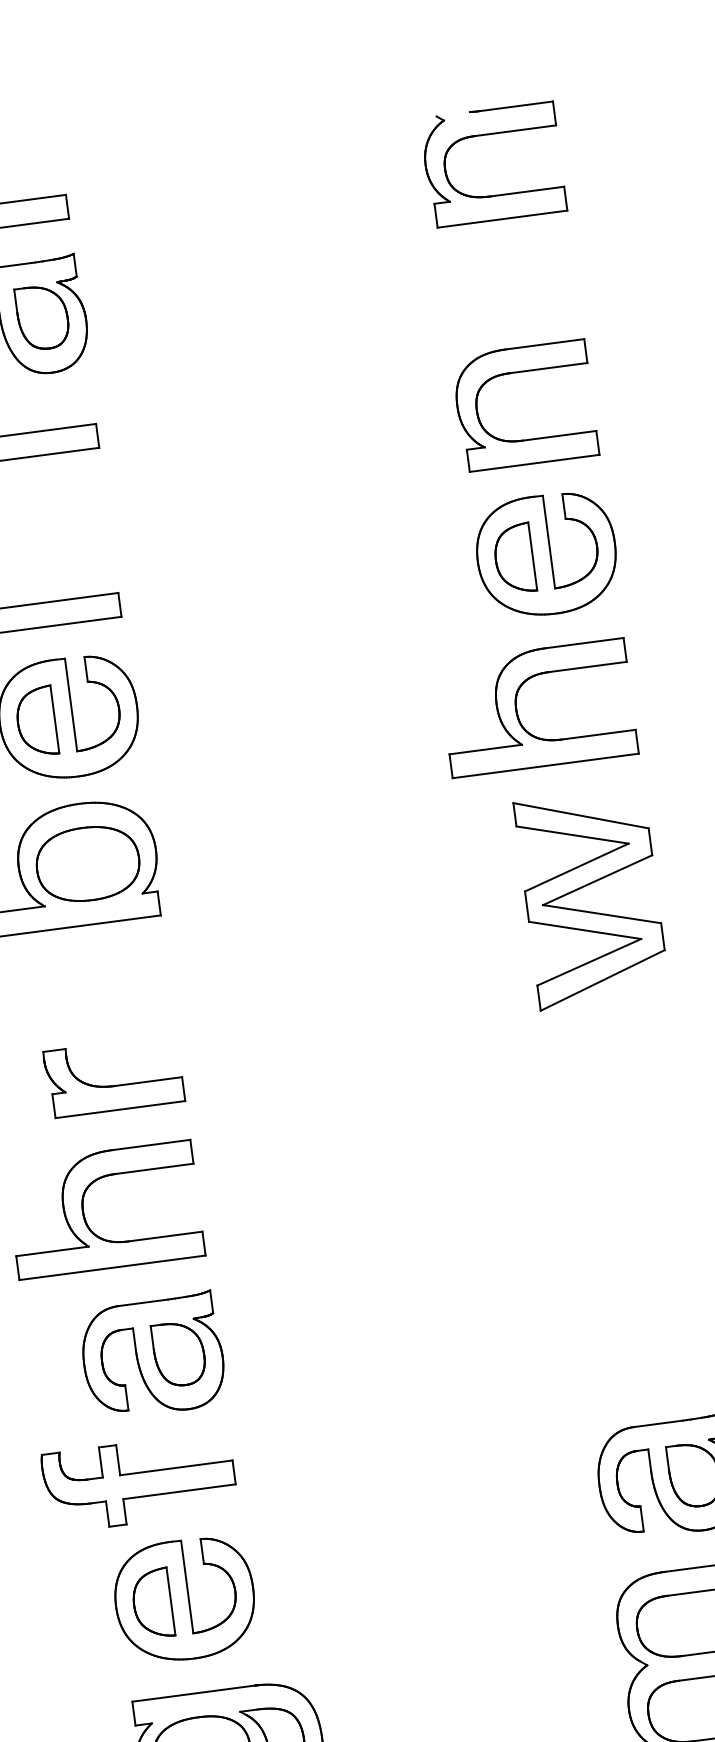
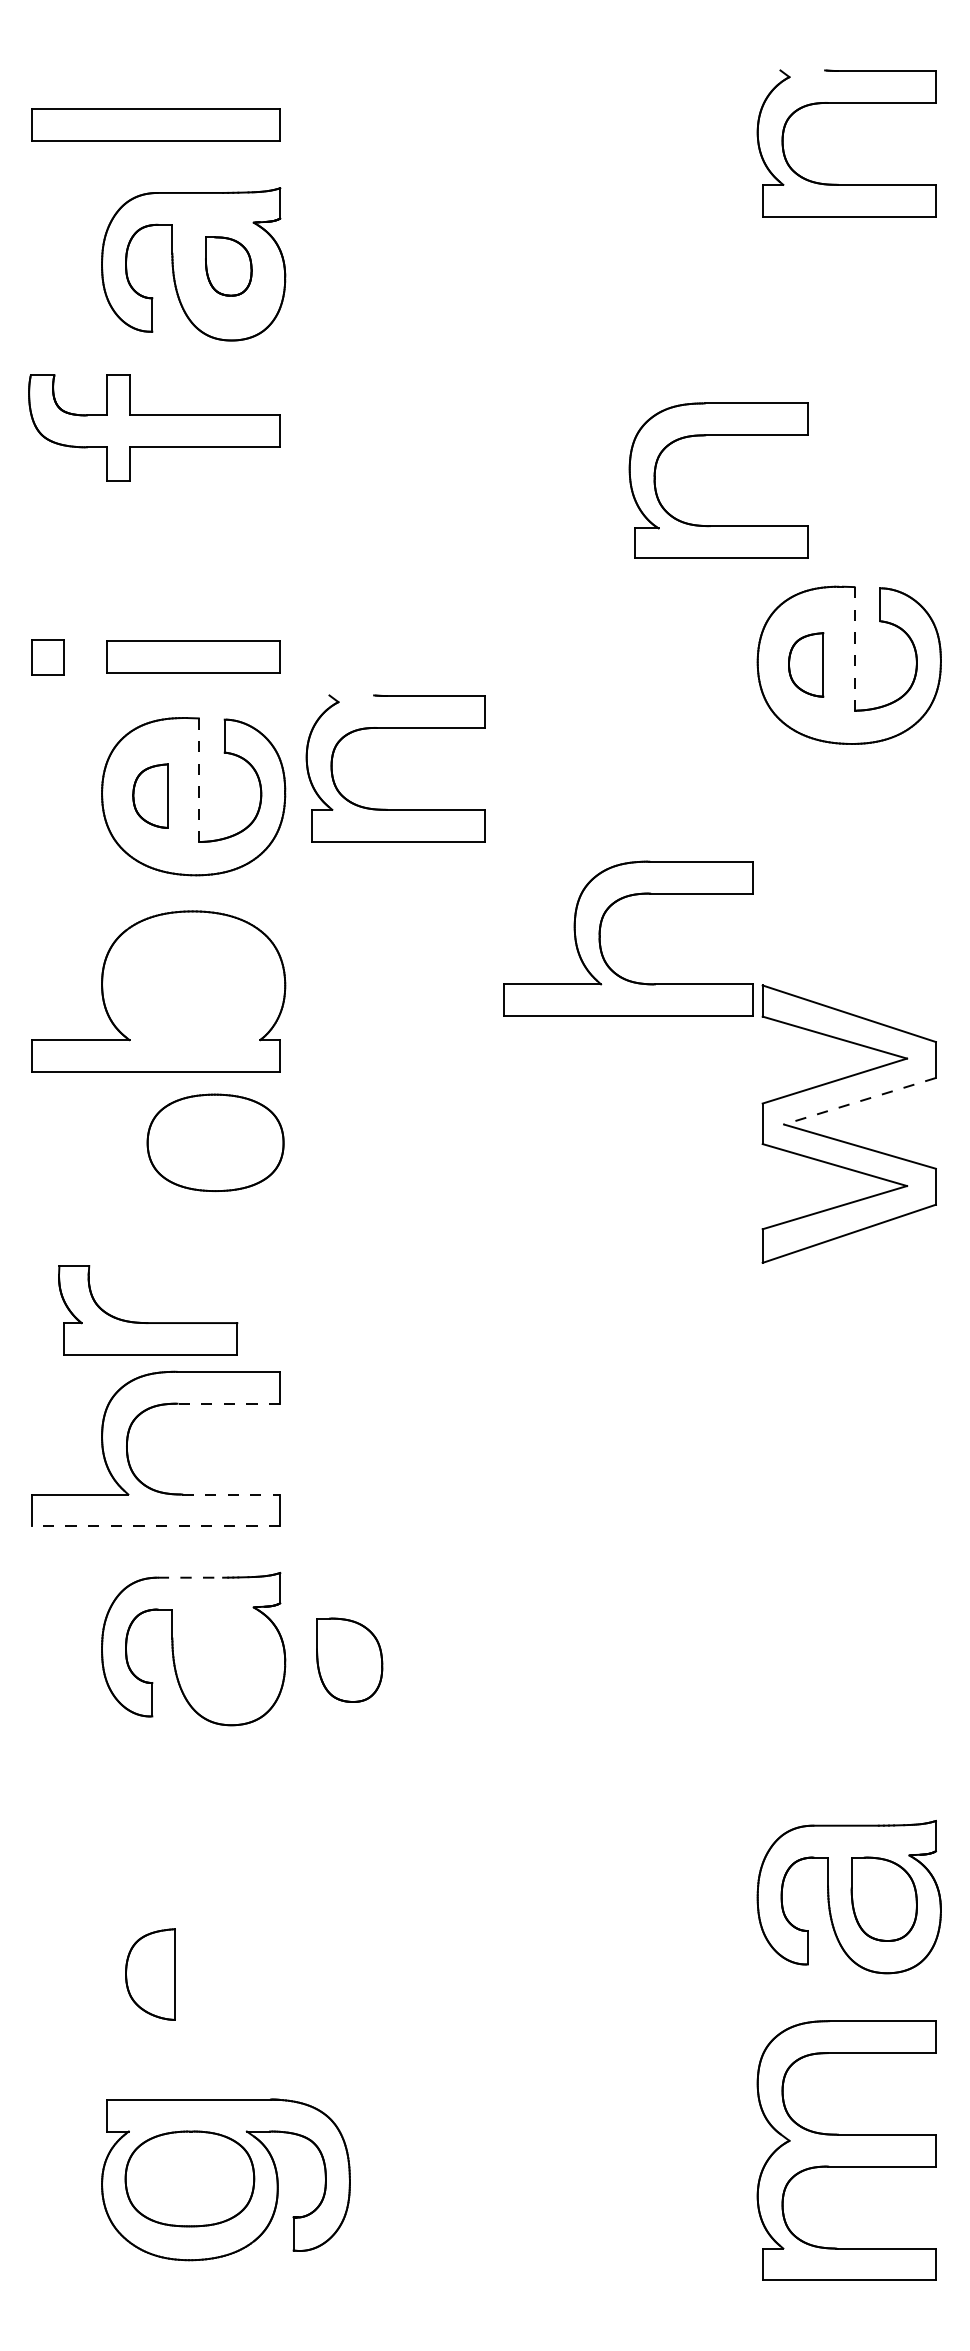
part: (42, 317) -> (228, 266), size x0.7
part: (520, 371) -> (718, 435), moved
line: (548, 541) -> (854, 648), solid -> dashed
part: (513, 558) -> (805, 664), size x0.7
part: (213, 646) -> (395, 728), added
line: (70, 705) -> (198, 780), solid -> dashed
part: (518, 715) -> (601, 945), moved
part: (36, 721) -> (150, 795), size x0.7
part: (87, 863) -> (215, 1142), moved
line: (597, 880) -> (859, 1101), solid -> dashed
part: (115, 1085) -> (148, 1322), moved
line: (154, 1168) -> (228, 1403), solid -> dashed
line: (165, 1236) -> (231, 1494), solid -> dashed
line: (112, 1267) -> (155, 1526), solid -> dashed
line: (143, 1302) -> (190, 1577), solid -> dashed
part: (179, 1353) -> (349, 1659), moved
part: (139, 1482) -> (154, 1812), removed
part: (184, 1599) -> (193, 1974), removed

